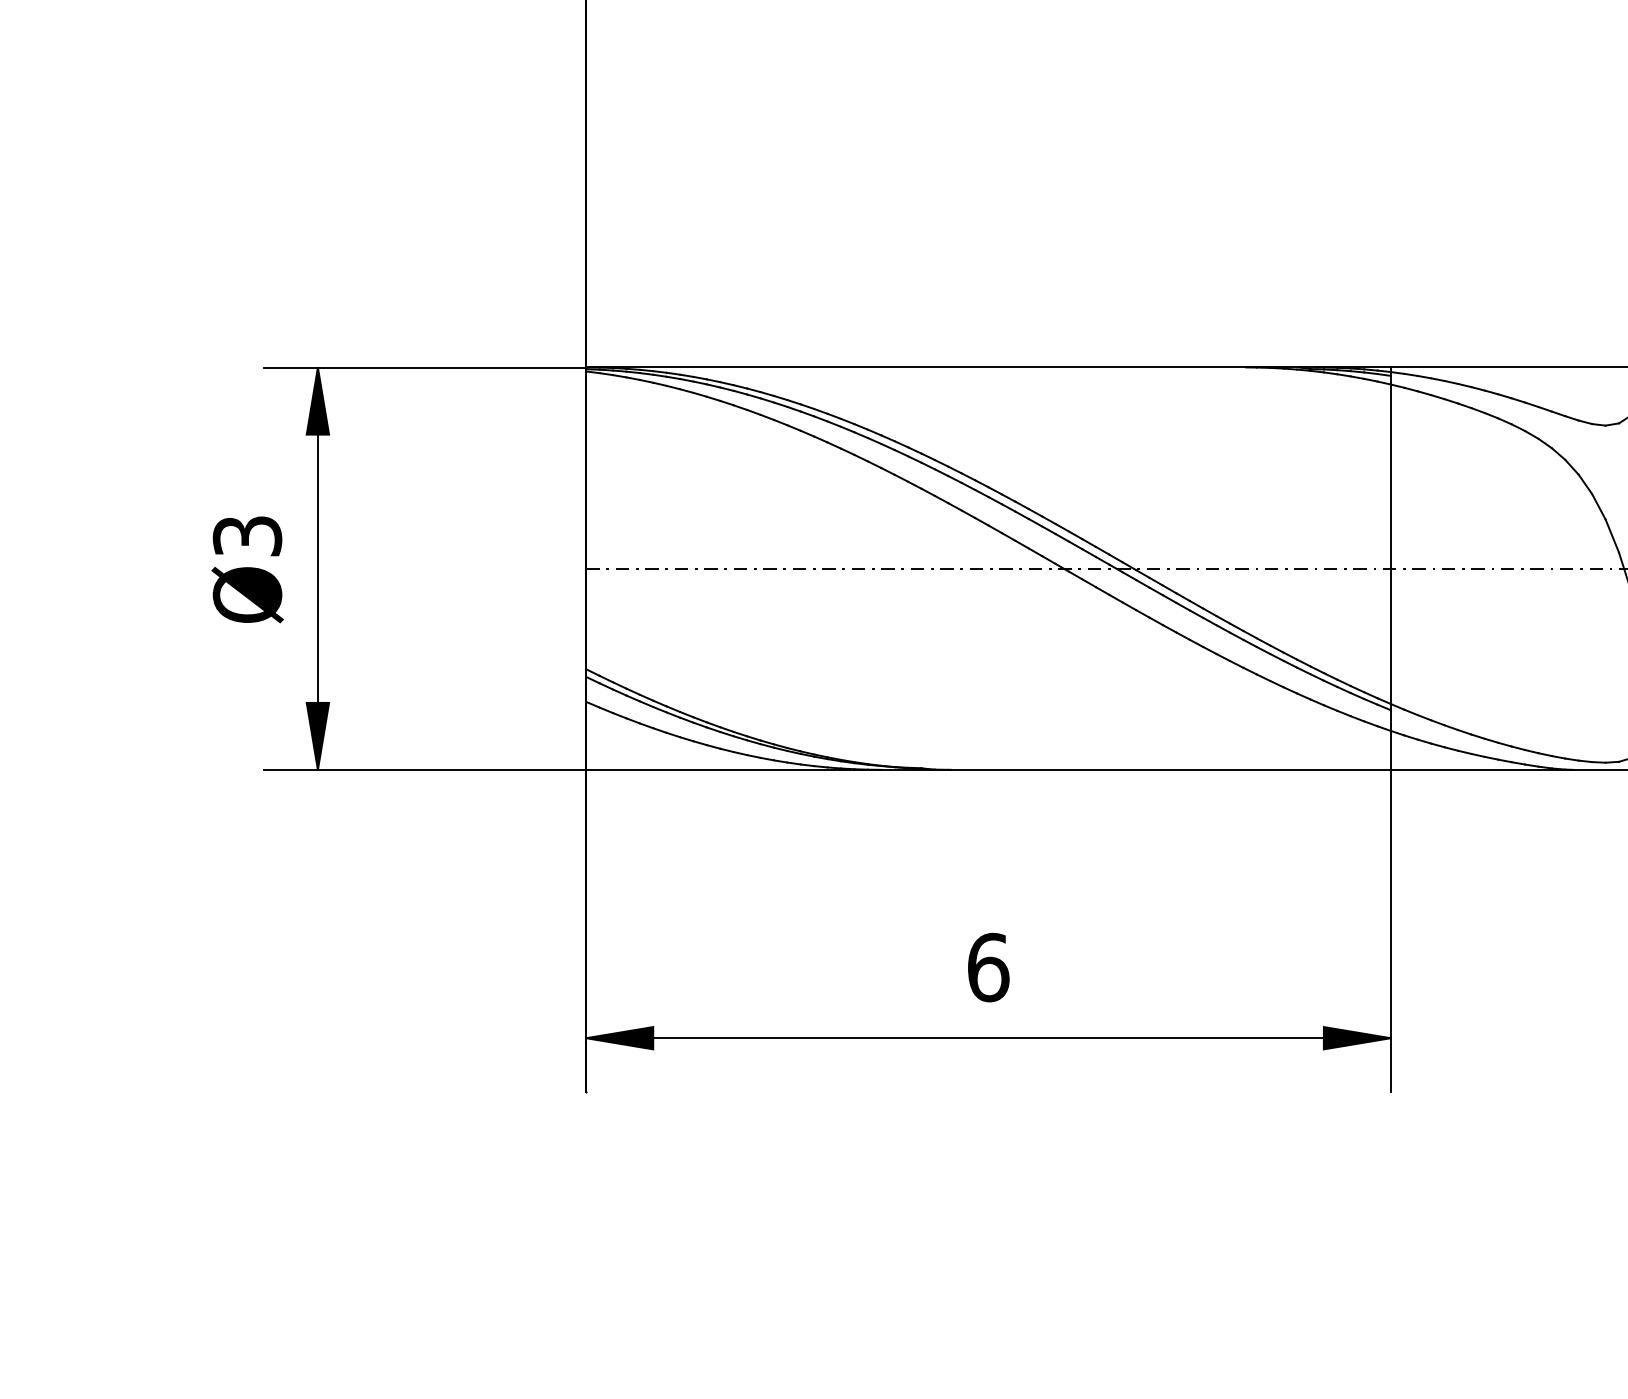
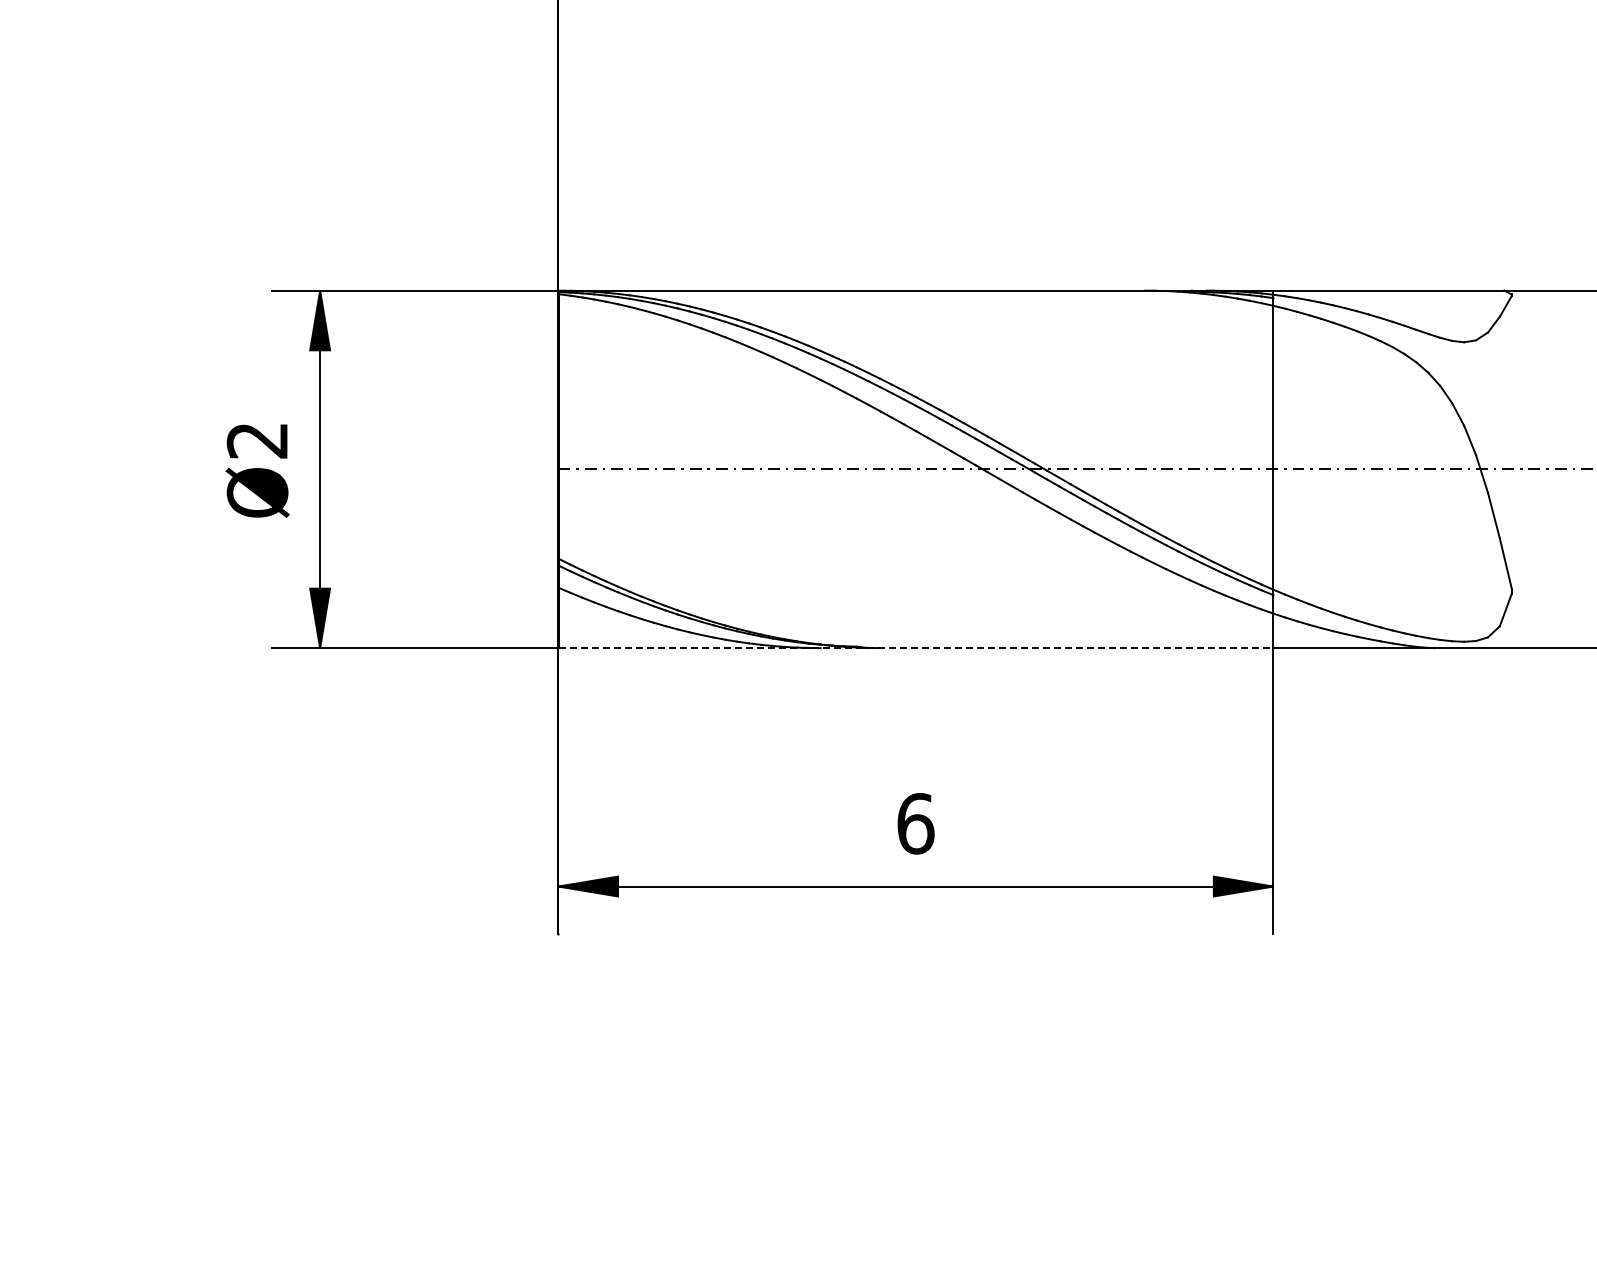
text: (247, 536) -> (257, 440), Ø3 -> Ø2
line: (989, 770) -> (916, 648), solid -> dashed

